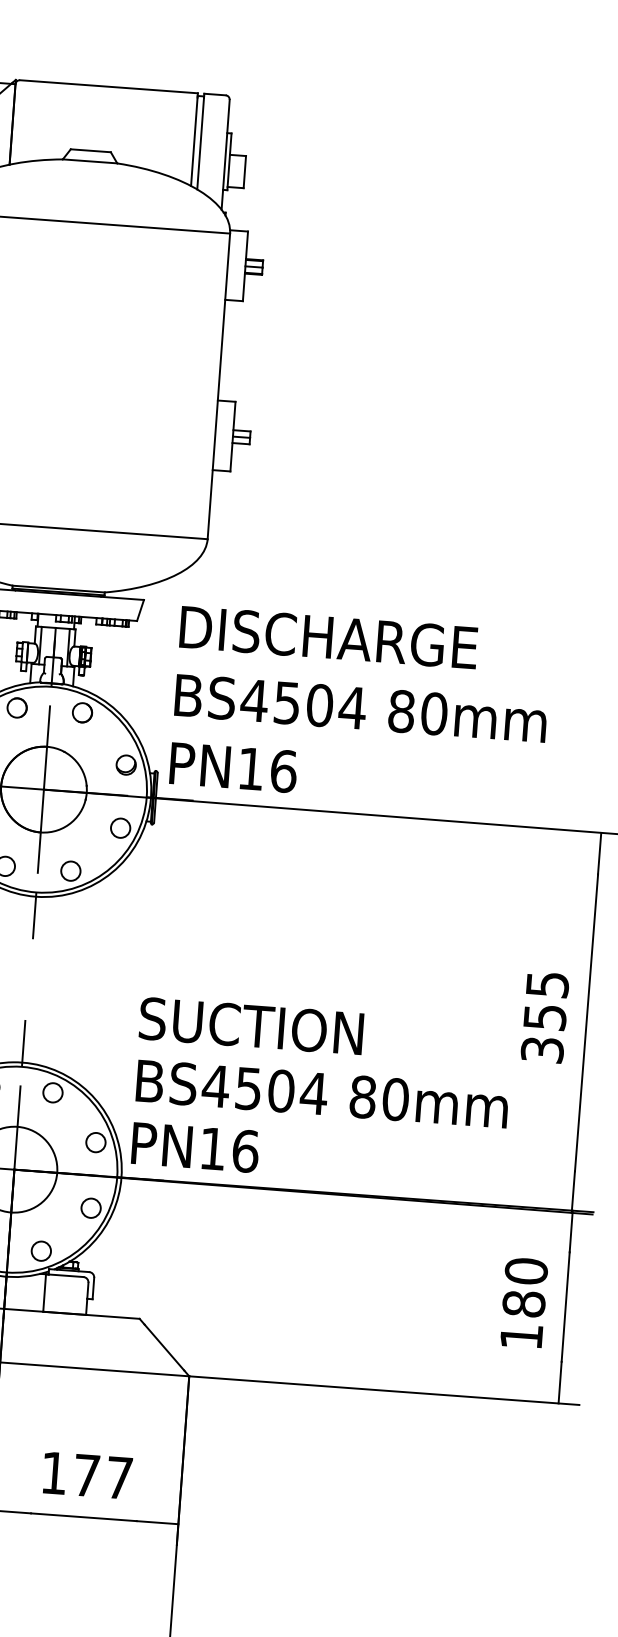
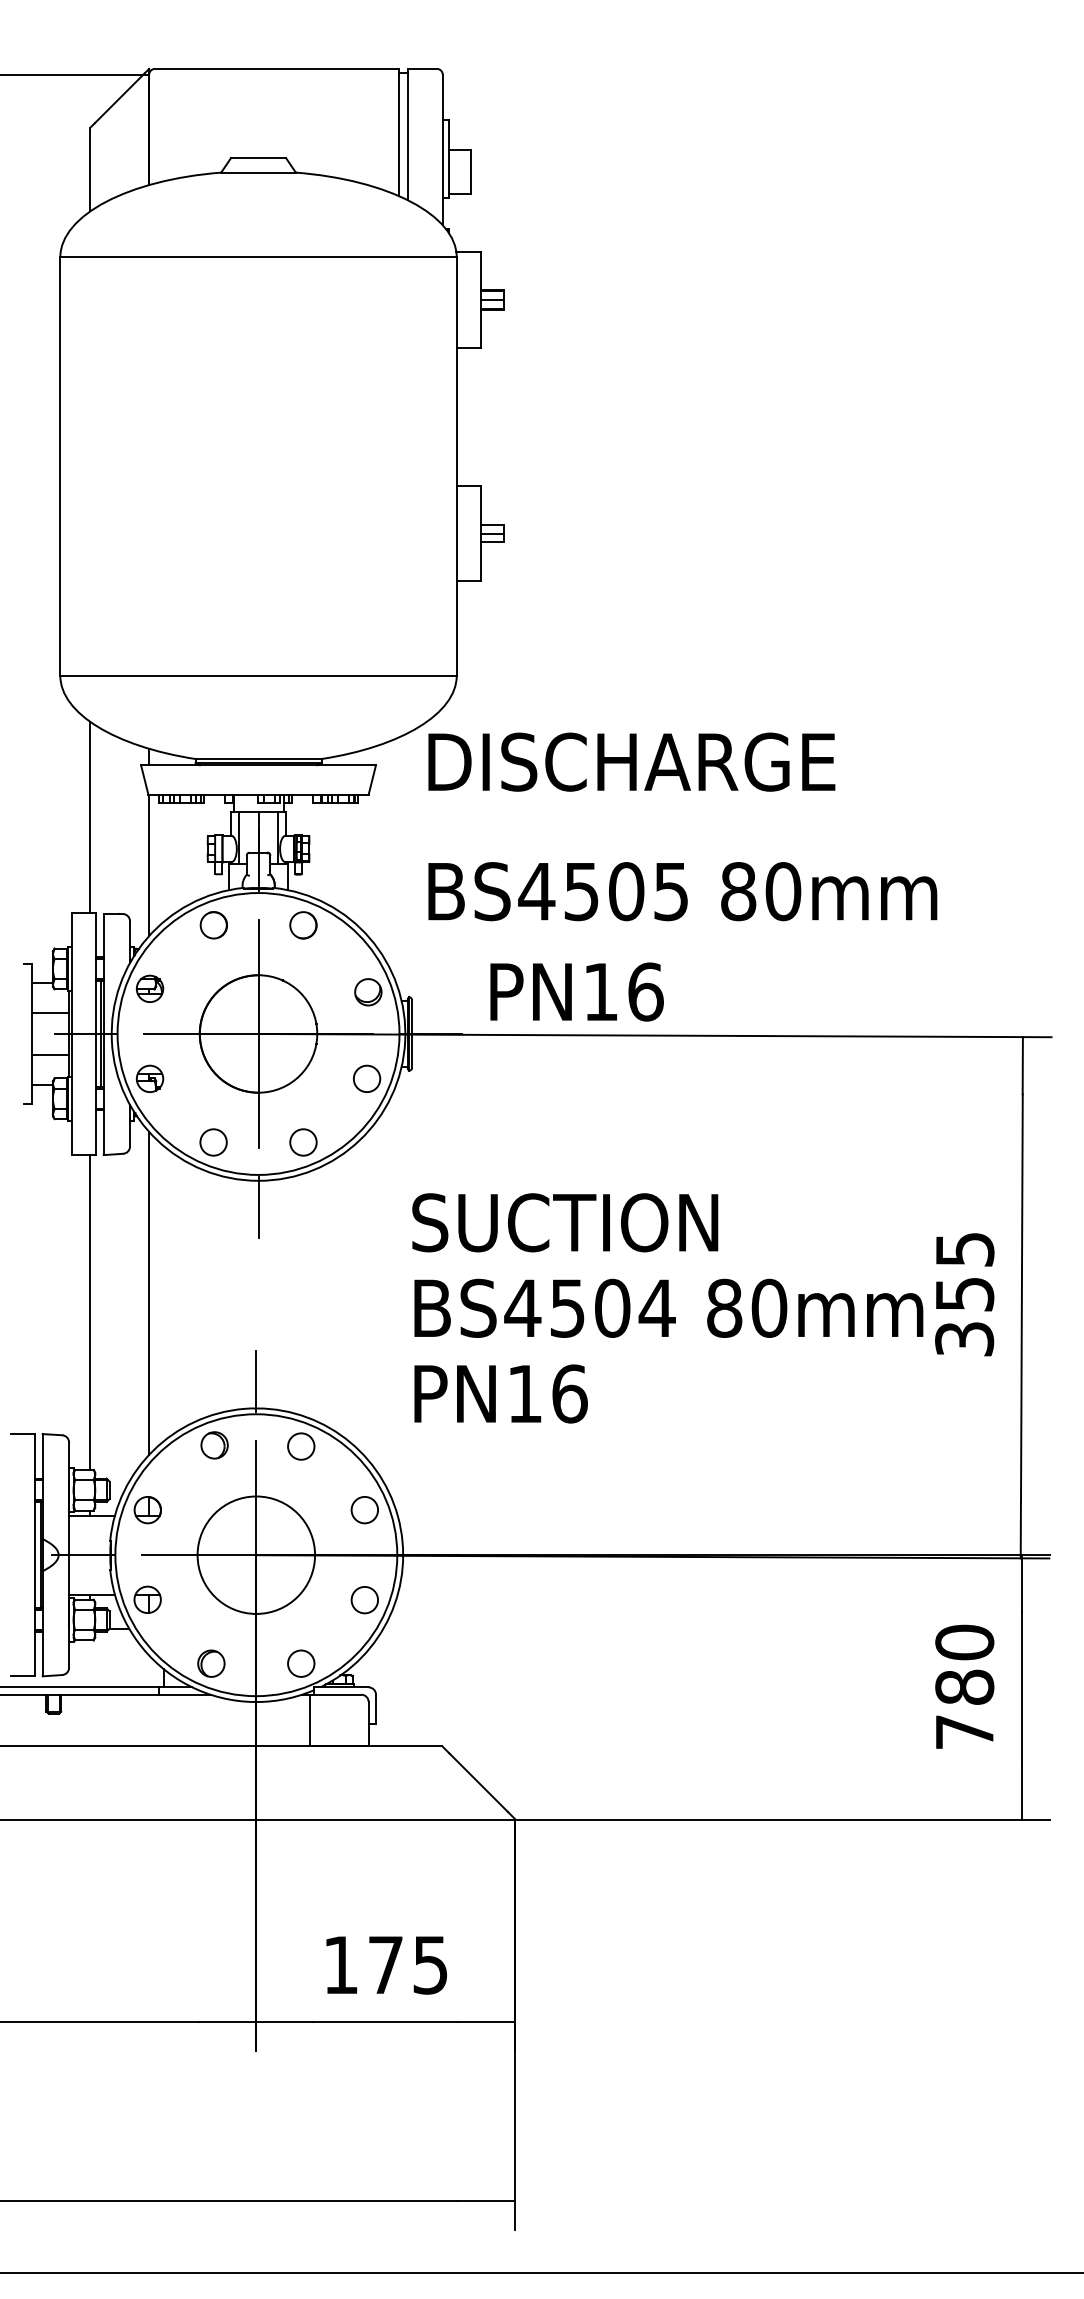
text: (328, 637) -> (631, 761), moved
text: (351, 708) -> (670, 892), BS4504 -> BS4505
text: (233, 767) -> (576, 991), moved
text: (321, 1094) -> (667, 1308), moved
text: (521, 1336) -> (964, 1731), 180 -> 780
text: (119, 1478) -> (430, 1965), 177 -> 175

